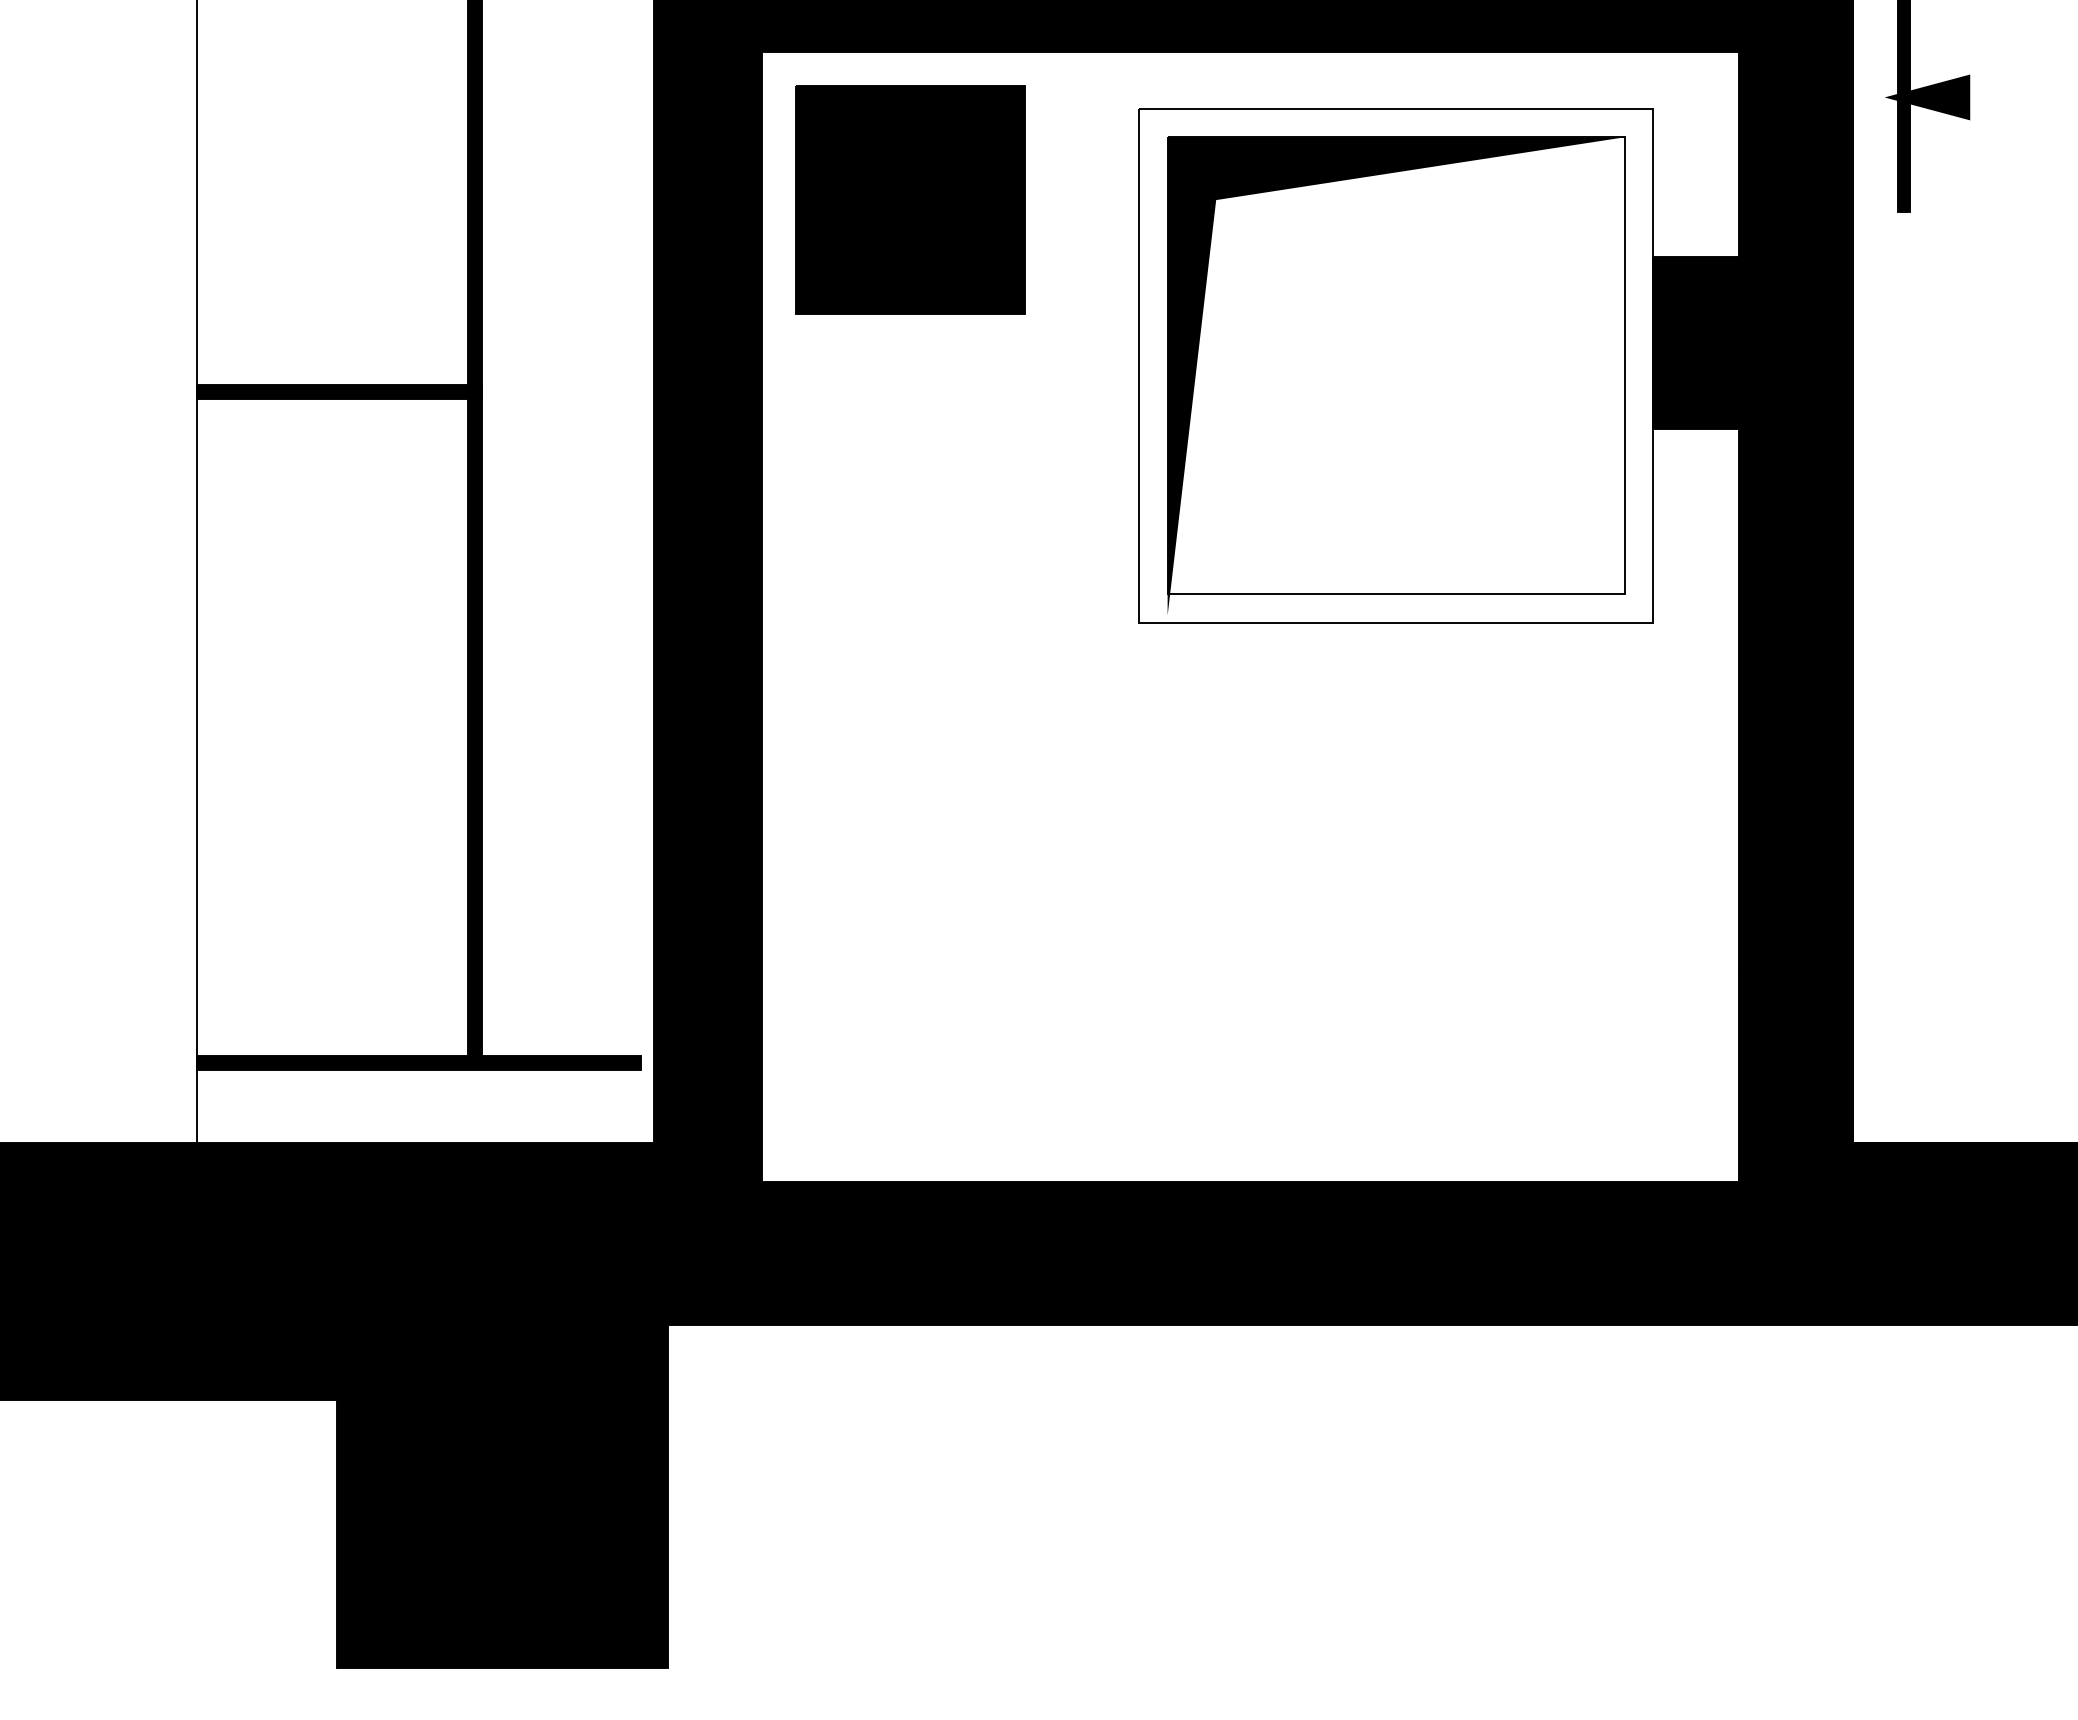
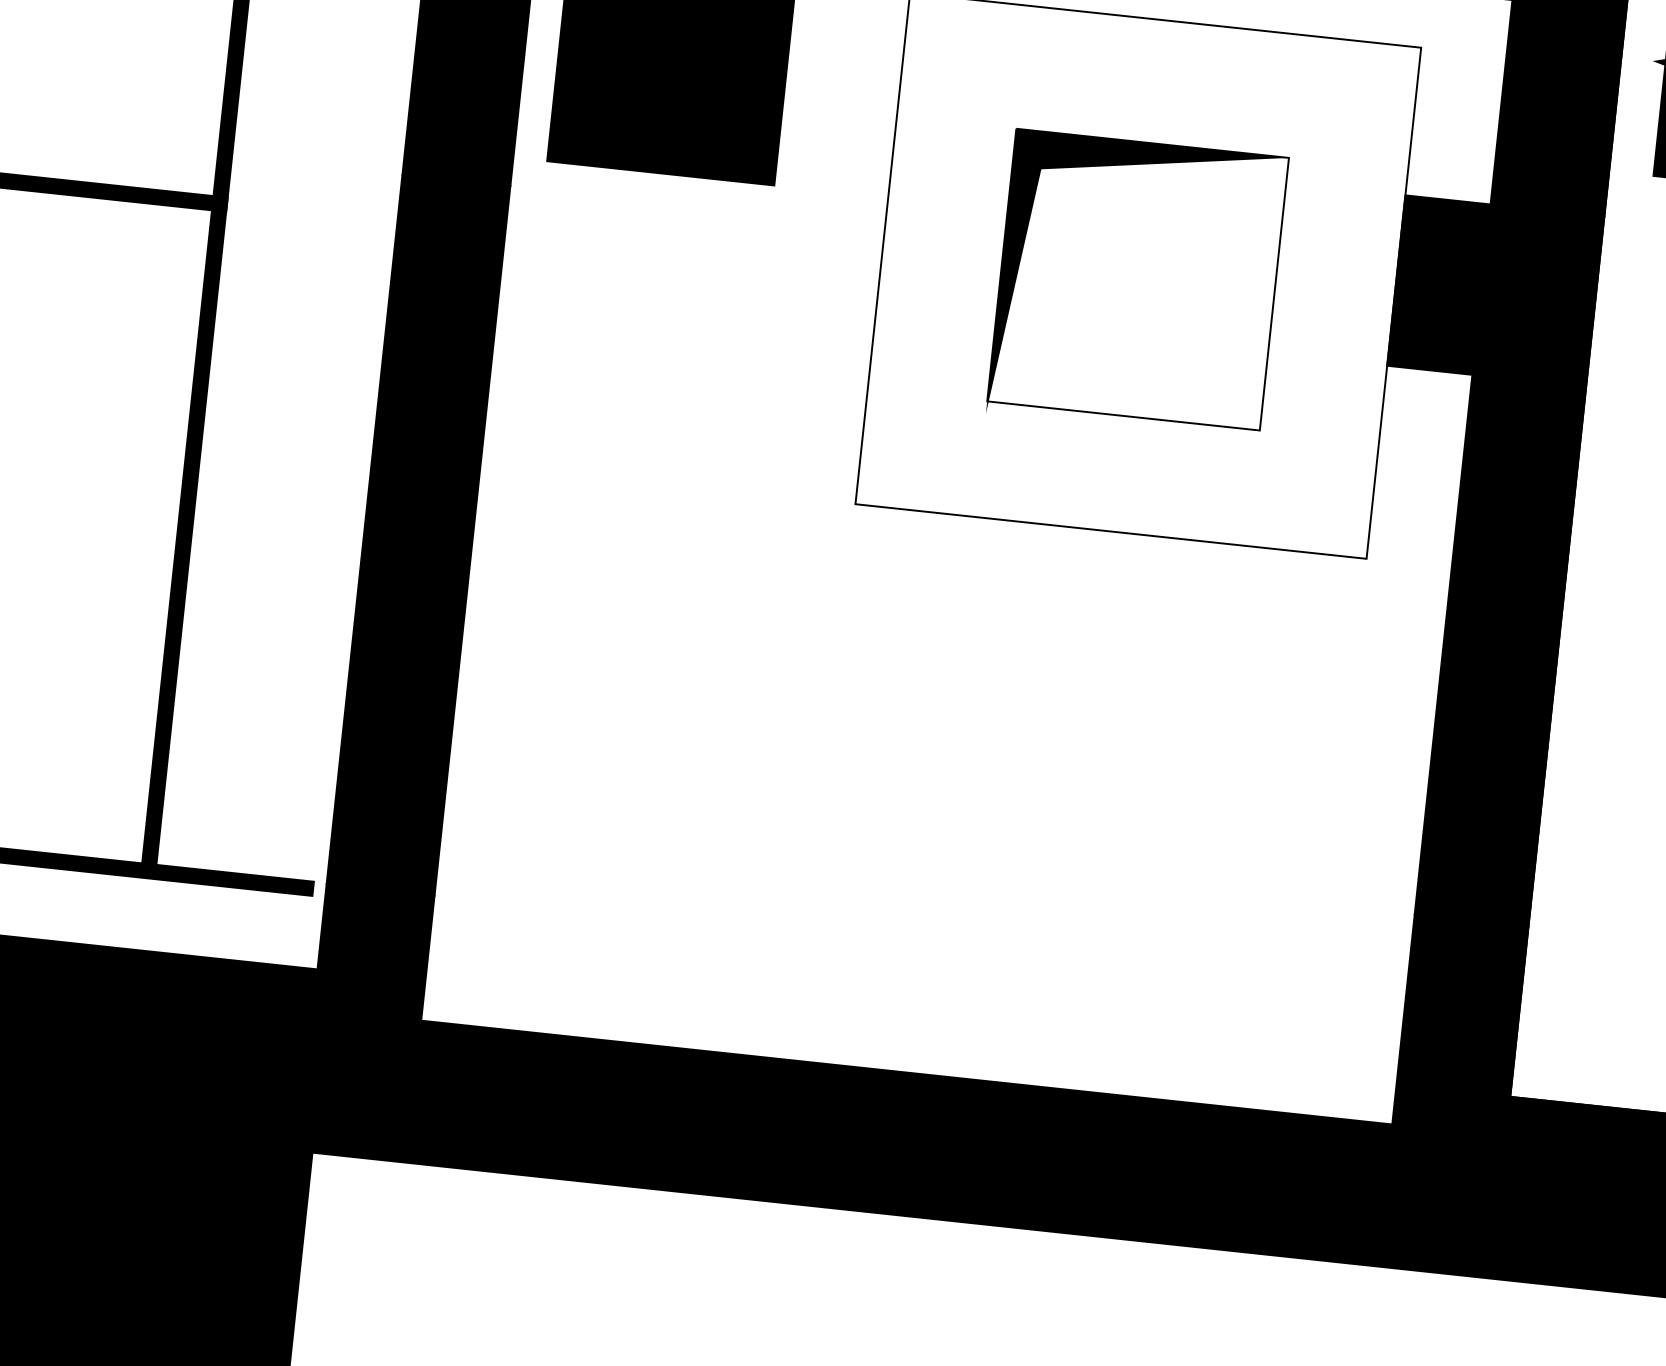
part: (1396, 374) -> (1137, 284), size x0.6

